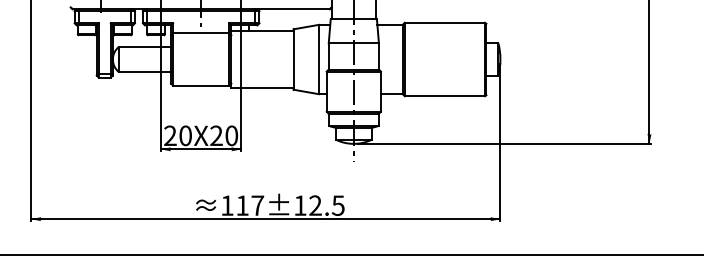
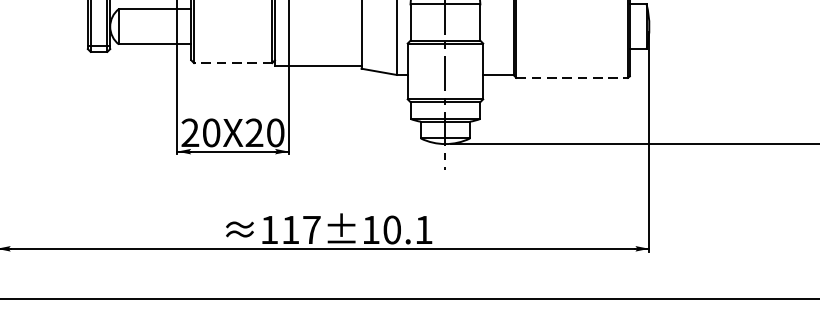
line: (200, 85) -> (232, 62), solid -> dashed
line: (445, 96) -> (572, 78), solid -> dashed
text: (326, 205) -> (407, 229), 117±12.5 -> 117±10.1

